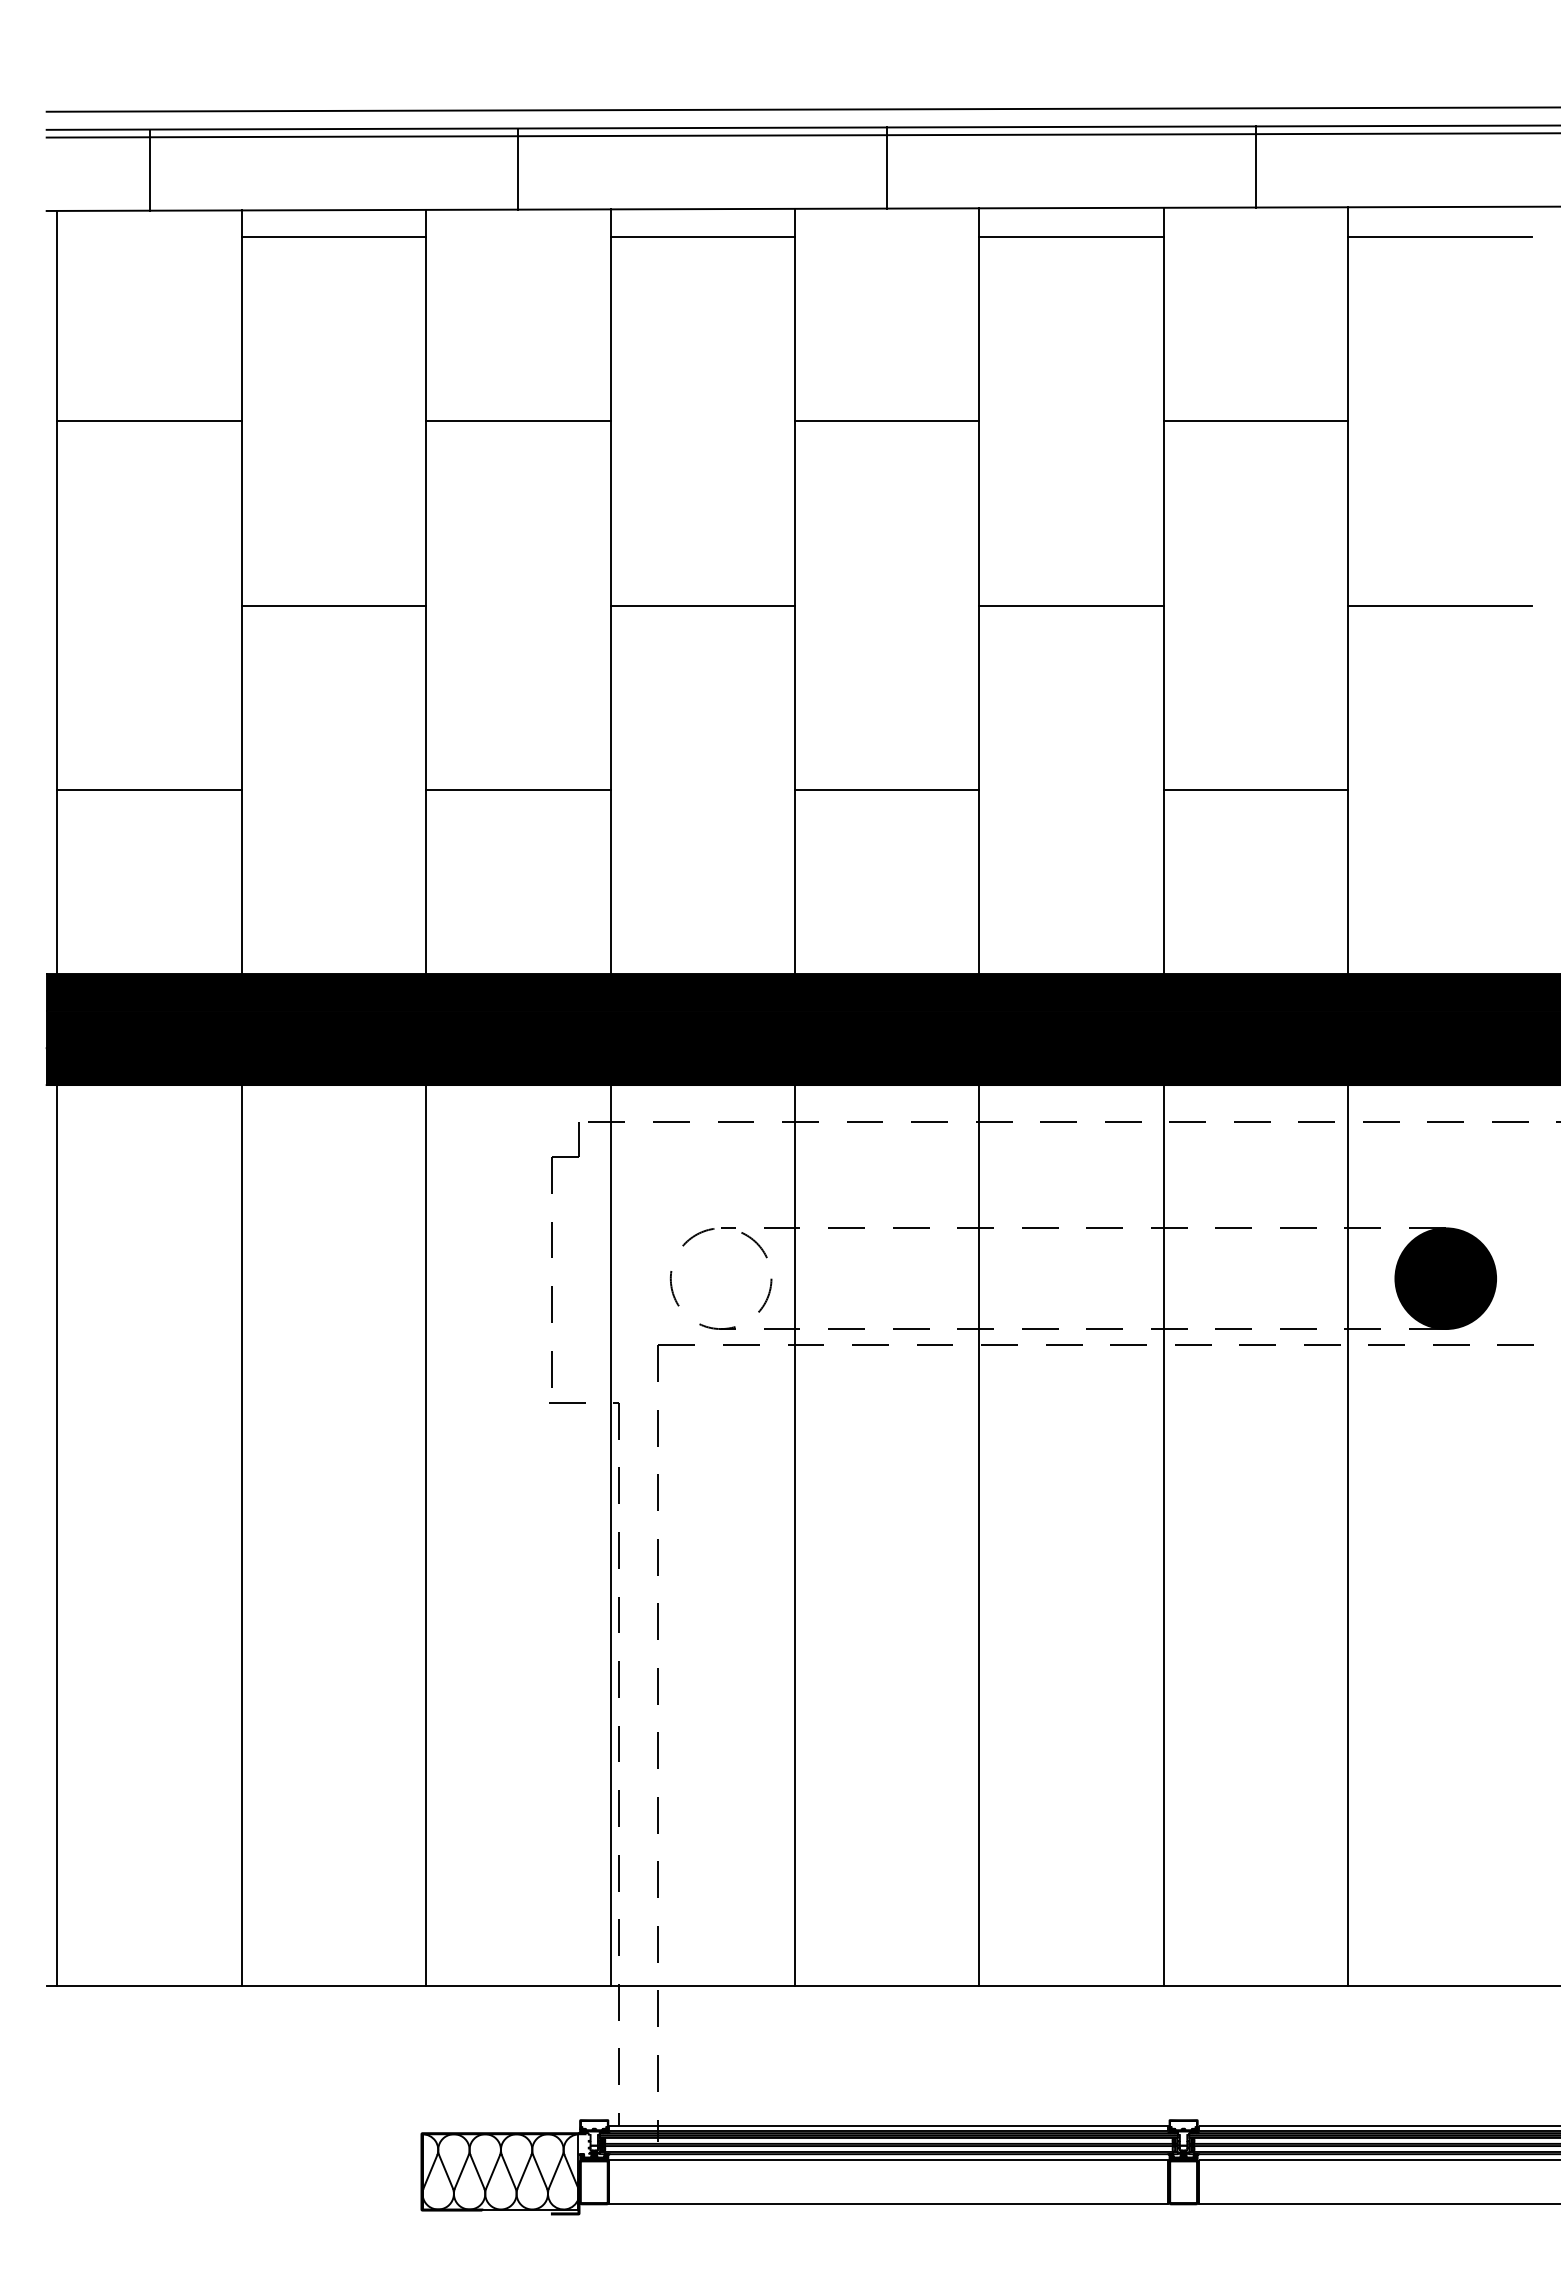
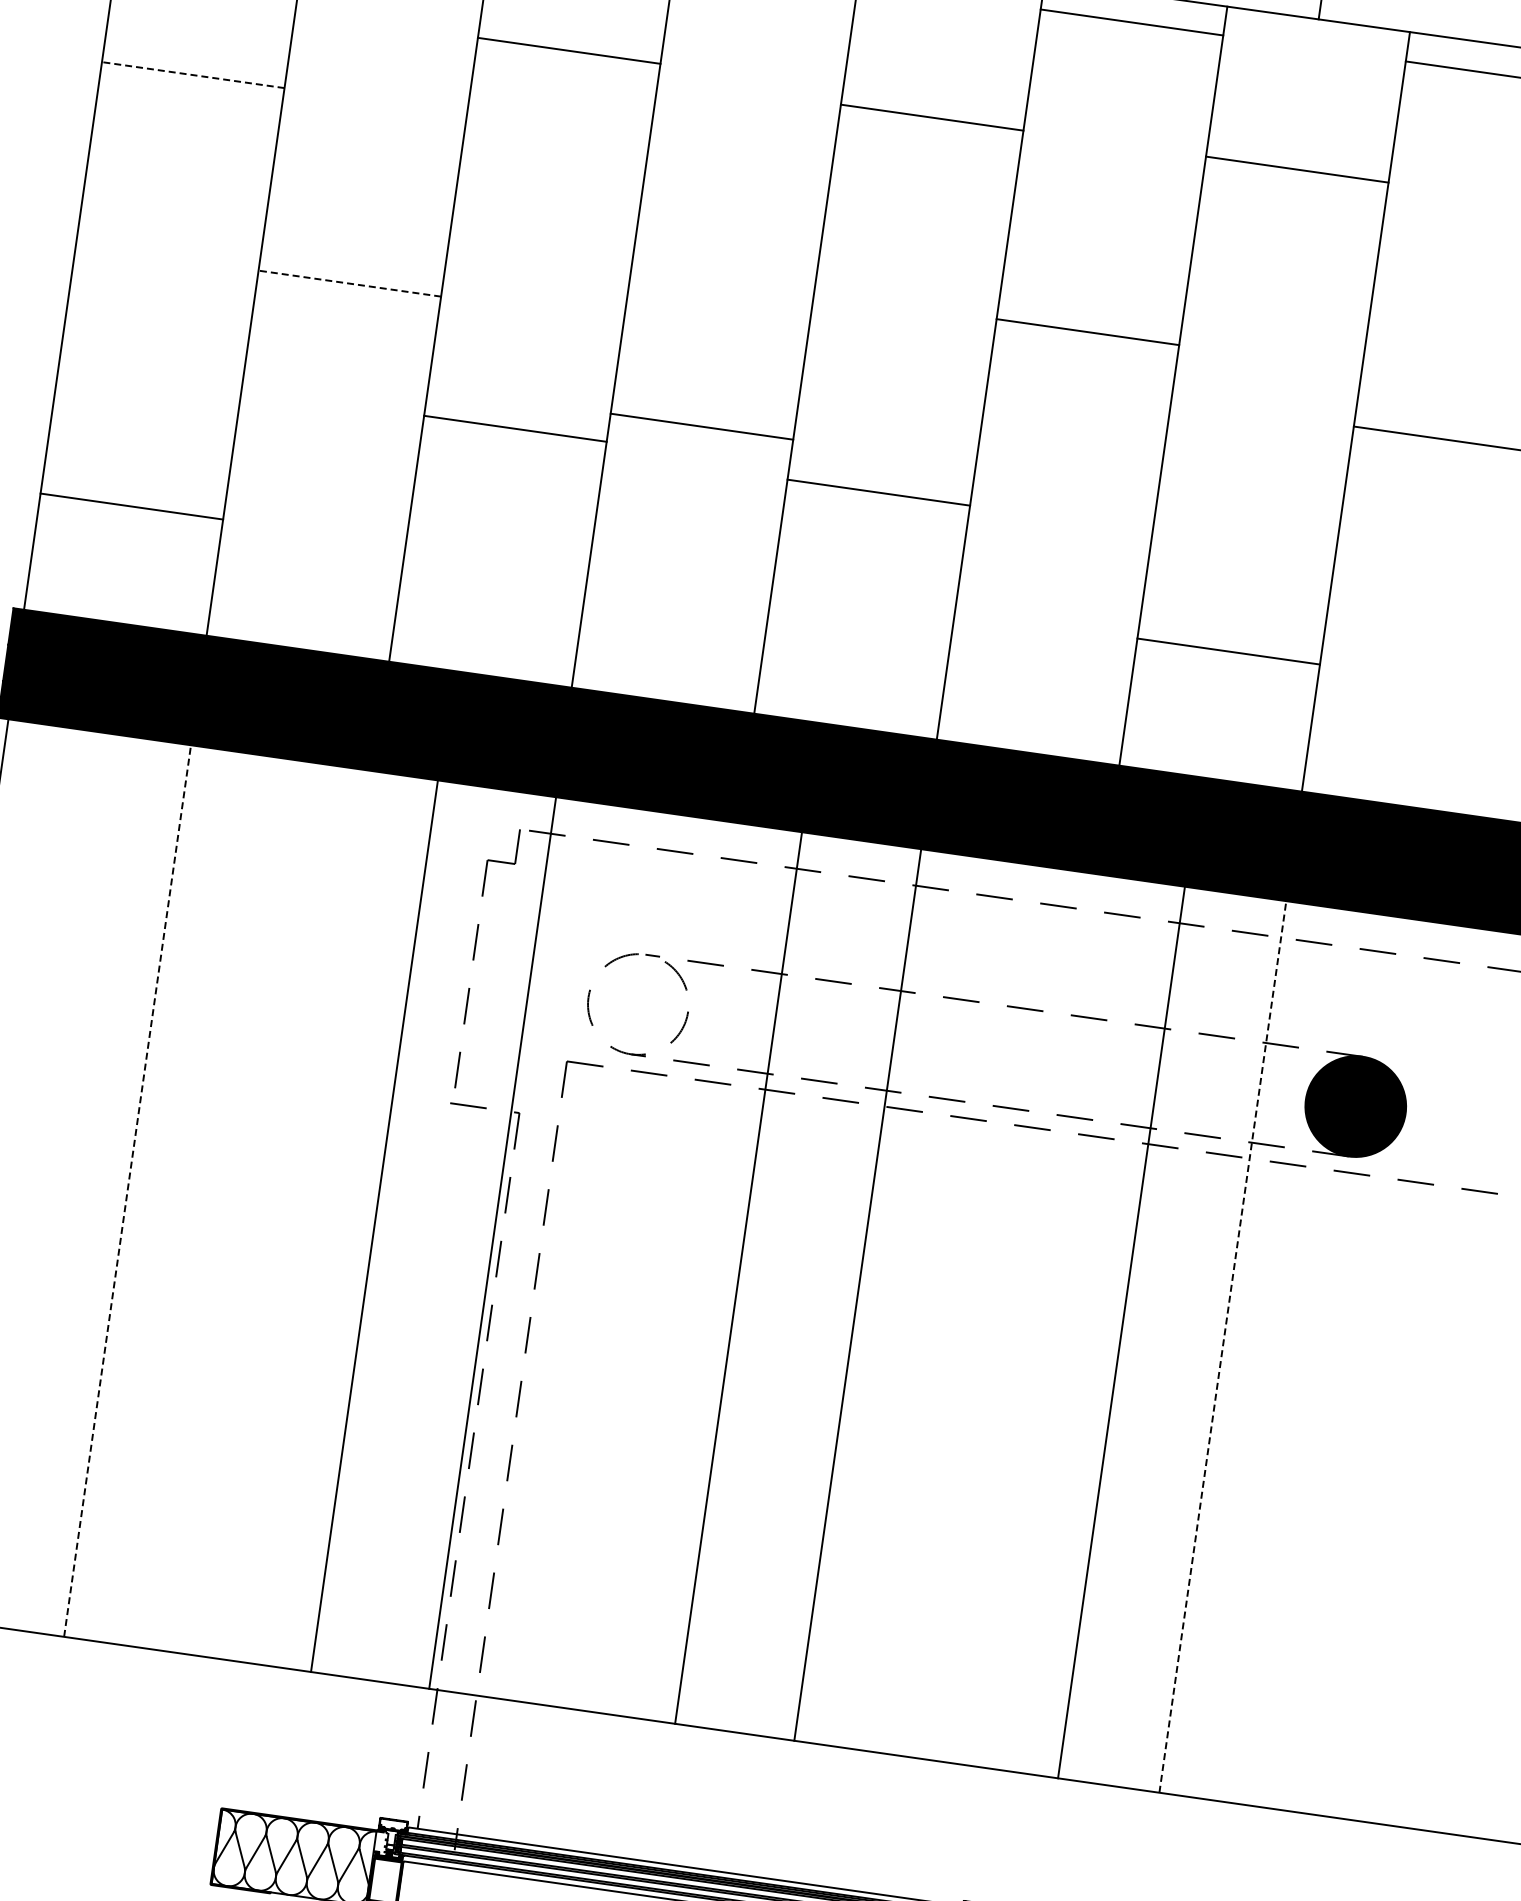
line: (149, 421) -> (193, 75), solid -> dashed
line: (518, 421) -> (569, 51), moved
line: (886, 421) -> (931, 117), moved
line: (1255, 421) -> (1296, 169), moved
line: (333, 605) -> (349, 283), solid -> dashed
line: (702, 605) -> (701, 426), moved
line: (1071, 605) -> (1087, 331), moved
line: (149, 790) -> (131, 506), moved
line: (518, 790) -> (515, 429), moved
line: (886, 790) -> (878, 492), moved
line: (1255, 790) -> (1228, 651), moved
line: (241, 1534) -> (127, 1190), solid -> dashed
line: (1348, 1534) -> (1223, 1346), solid -> dashed
line: (426, 1535) -> (374, 1226), moved
line: (794, 1535) -> (738, 1278), moved
line: (1163, 1535) -> (1121, 1332), moved

